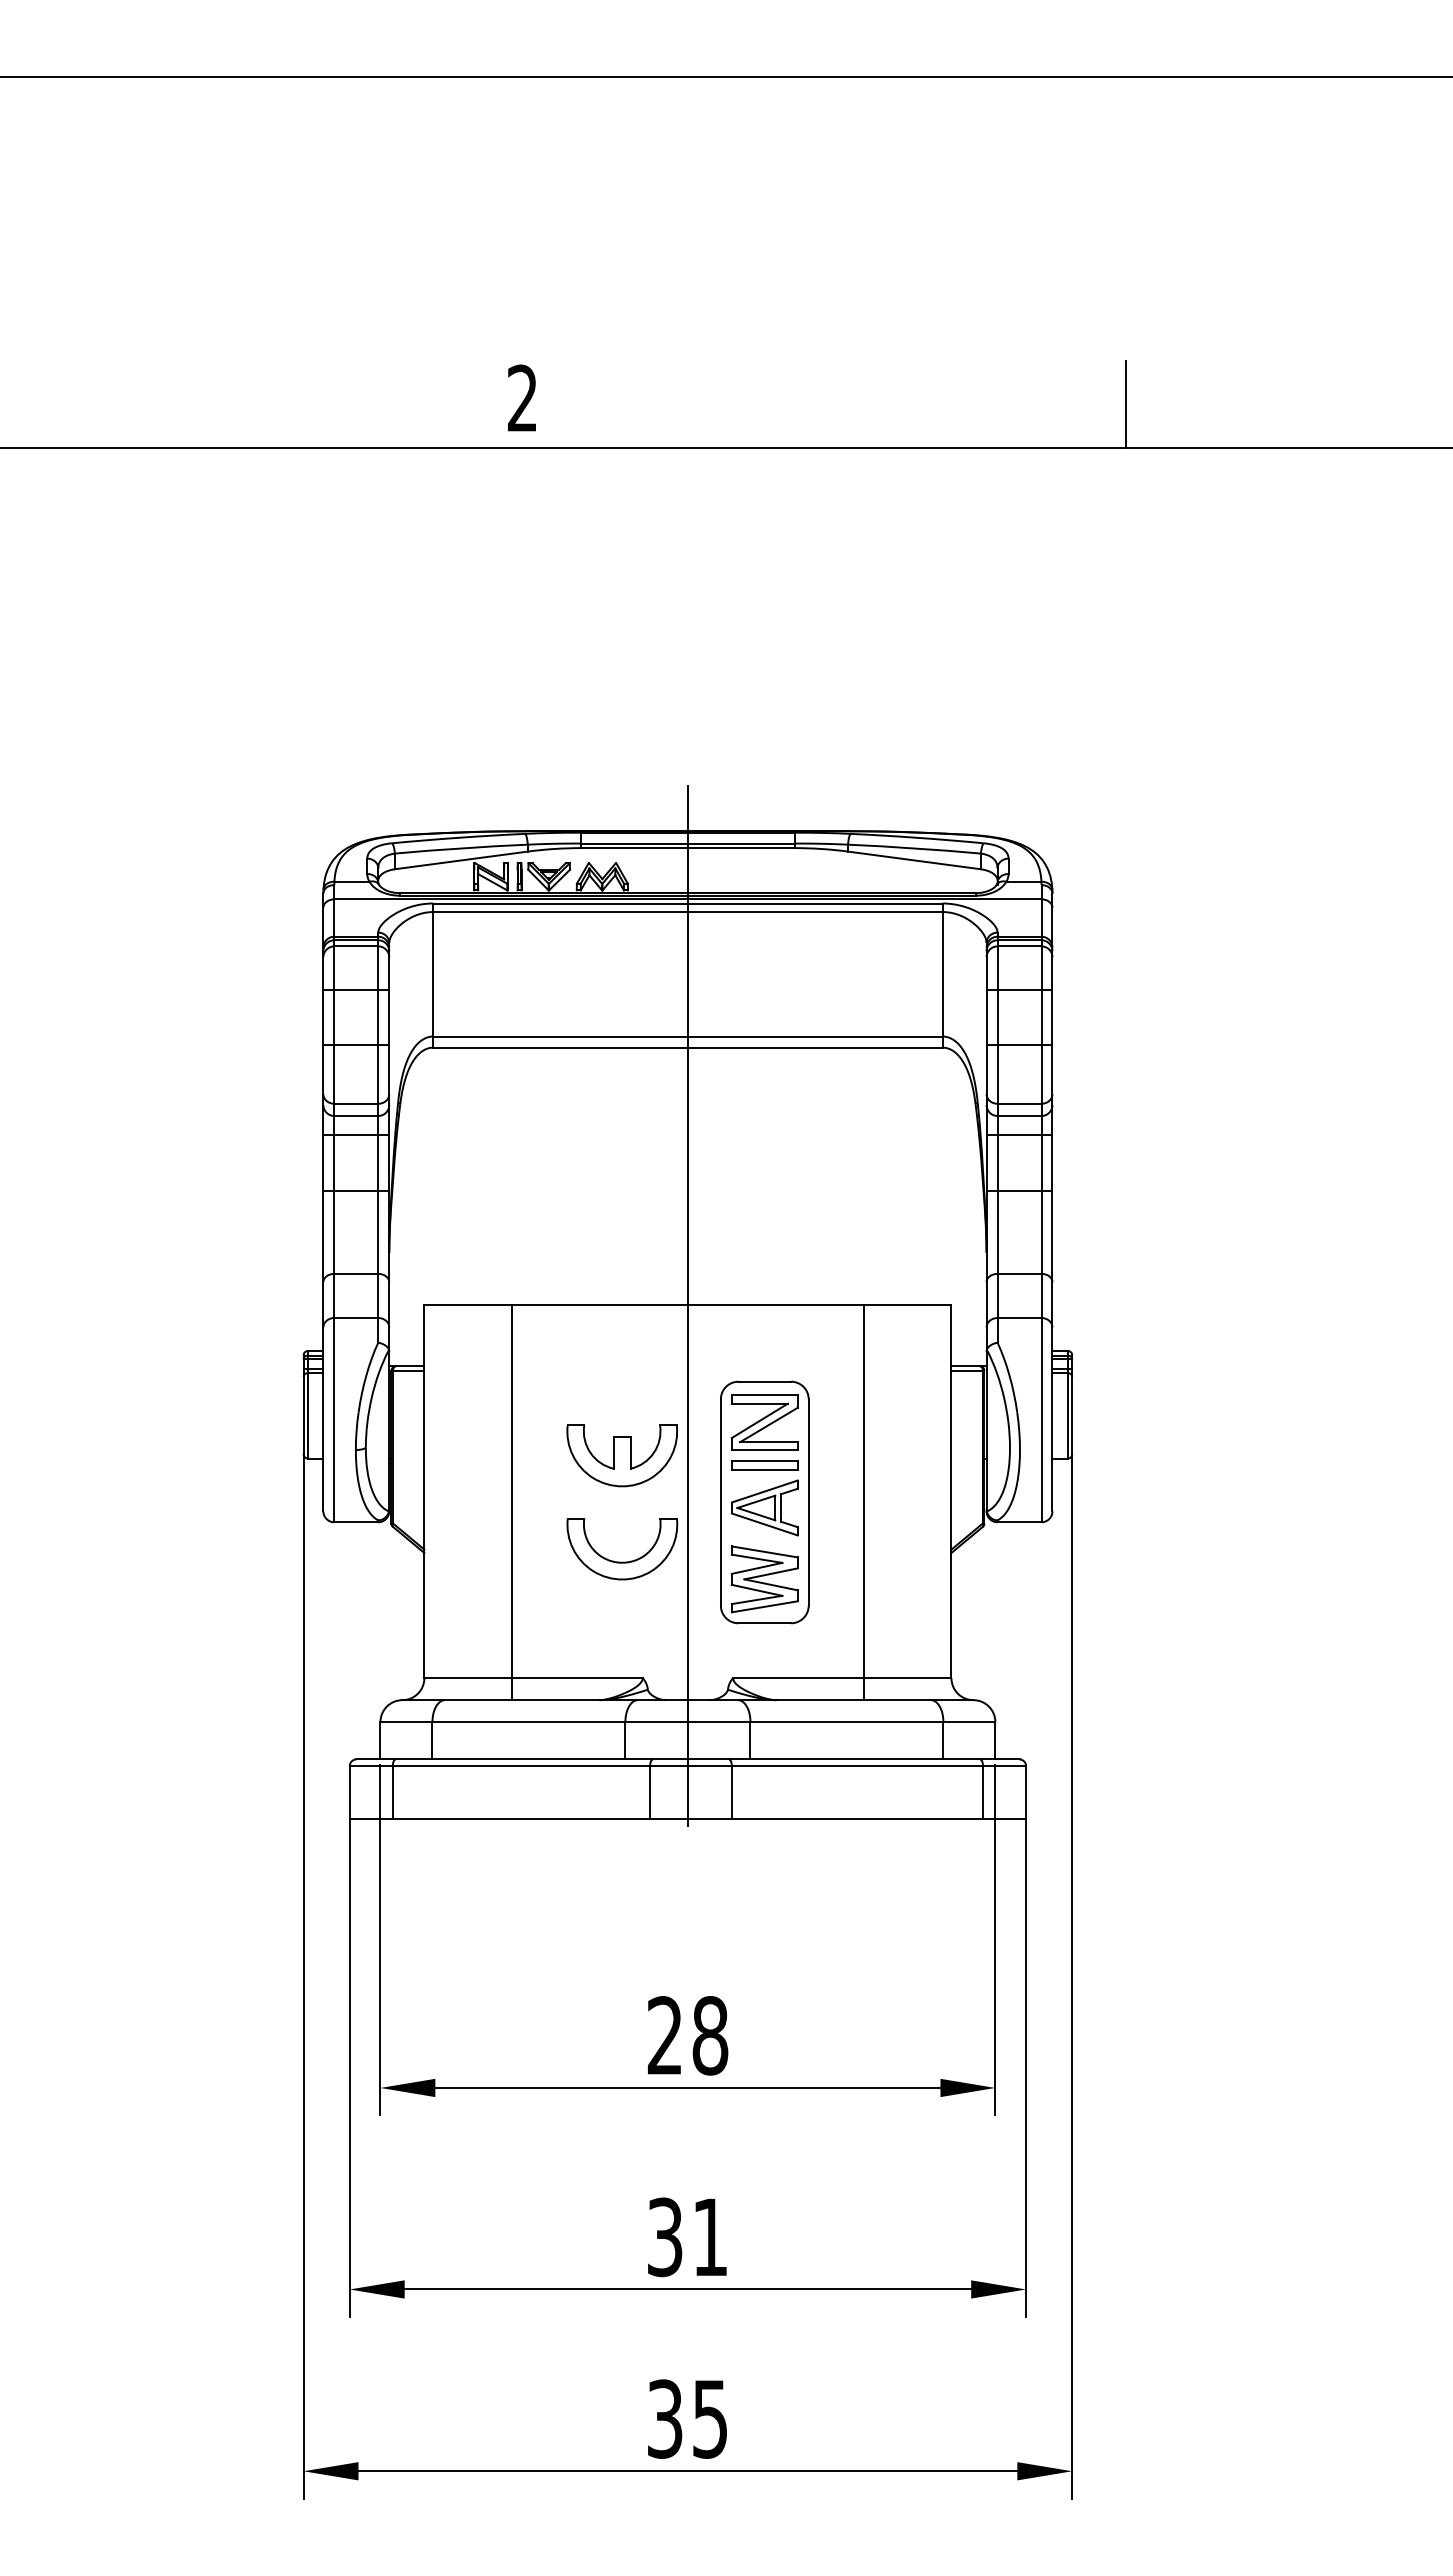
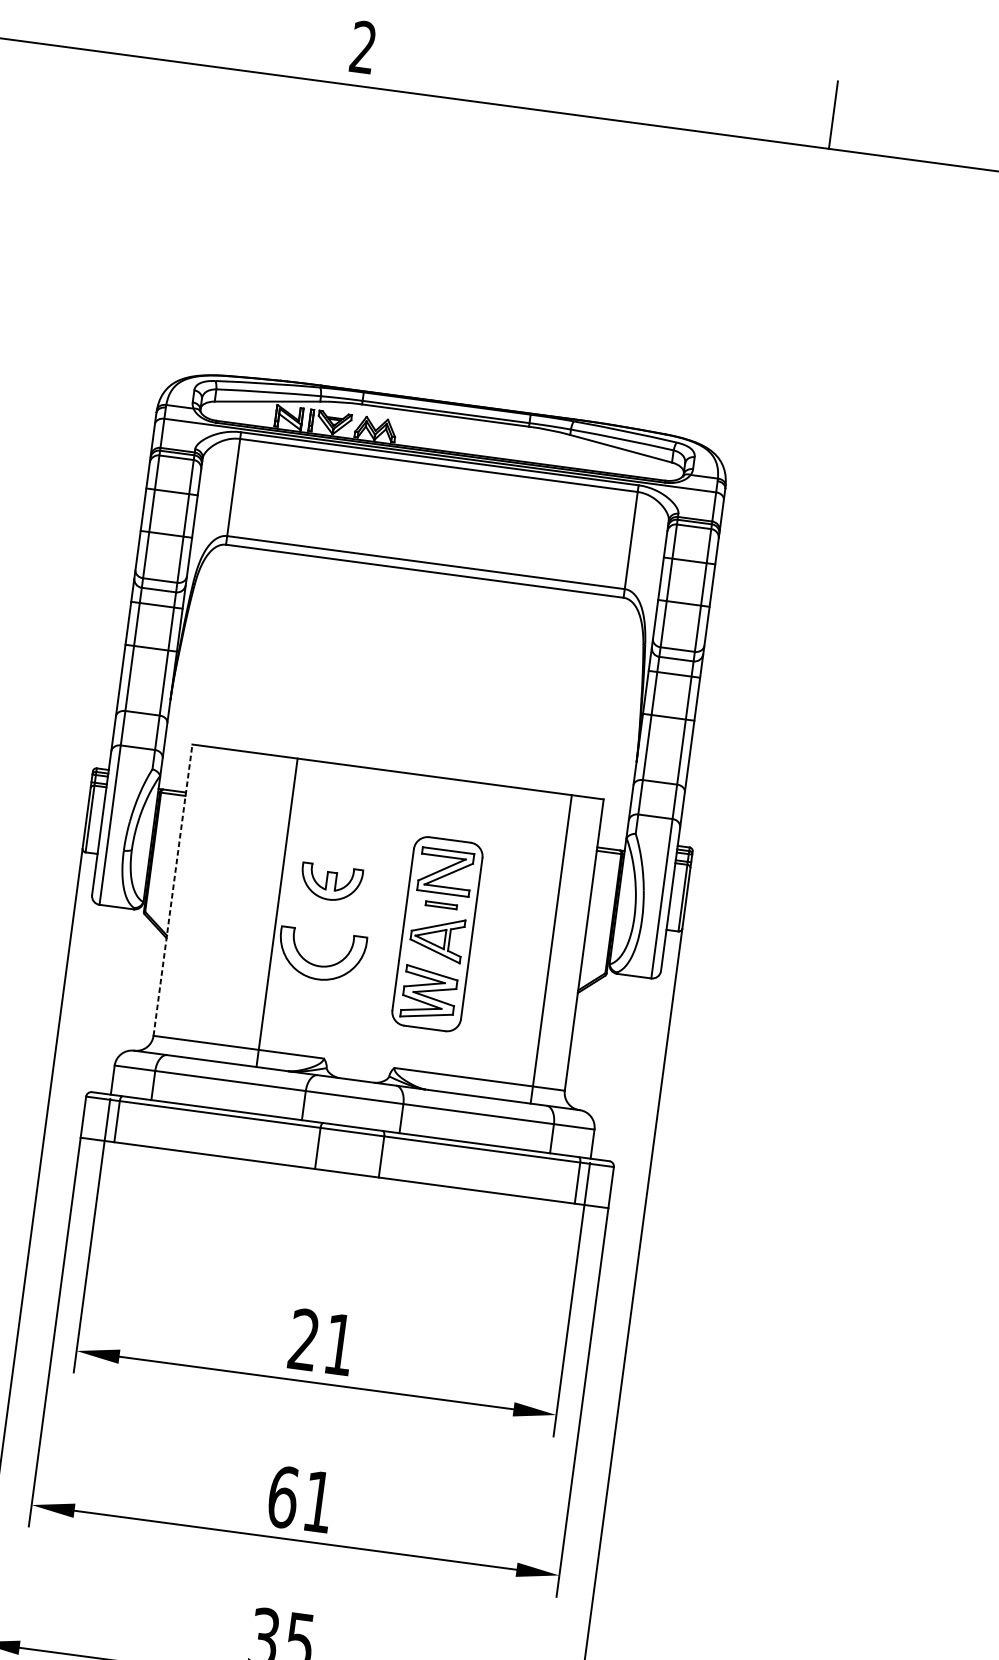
line: (687, 1305) -> (397, 772), removed
part: (622, 1455) -> (331, 882), size x0.7
part: (764, 1465) -> (441, 905), size x0.6
line: (424, 1491) -> (173, 890), solid -> dashed
line: (512, 1502) -> (277, 912), moved
line: (863, 1502) -> (551, 949), moved
text: (710, 2035) -> (339, 1344), 28 -> 21
text: (665, 2237) -> (283, 1497), 31 -> 61

